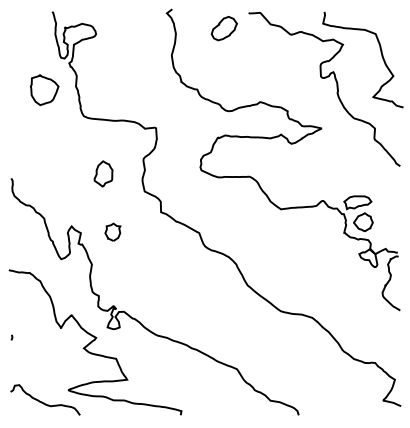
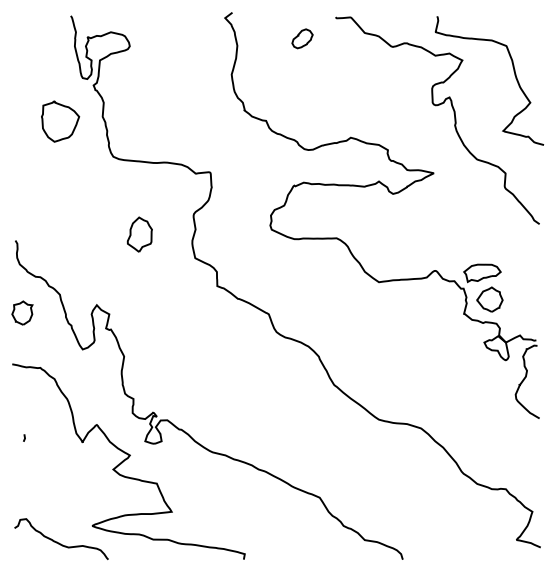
part: (224, 28) -> (302, 38), size x0.6
part: (112, 231) -> (22, 312), moved
line: (12, 337) -> (24, 437), moved

